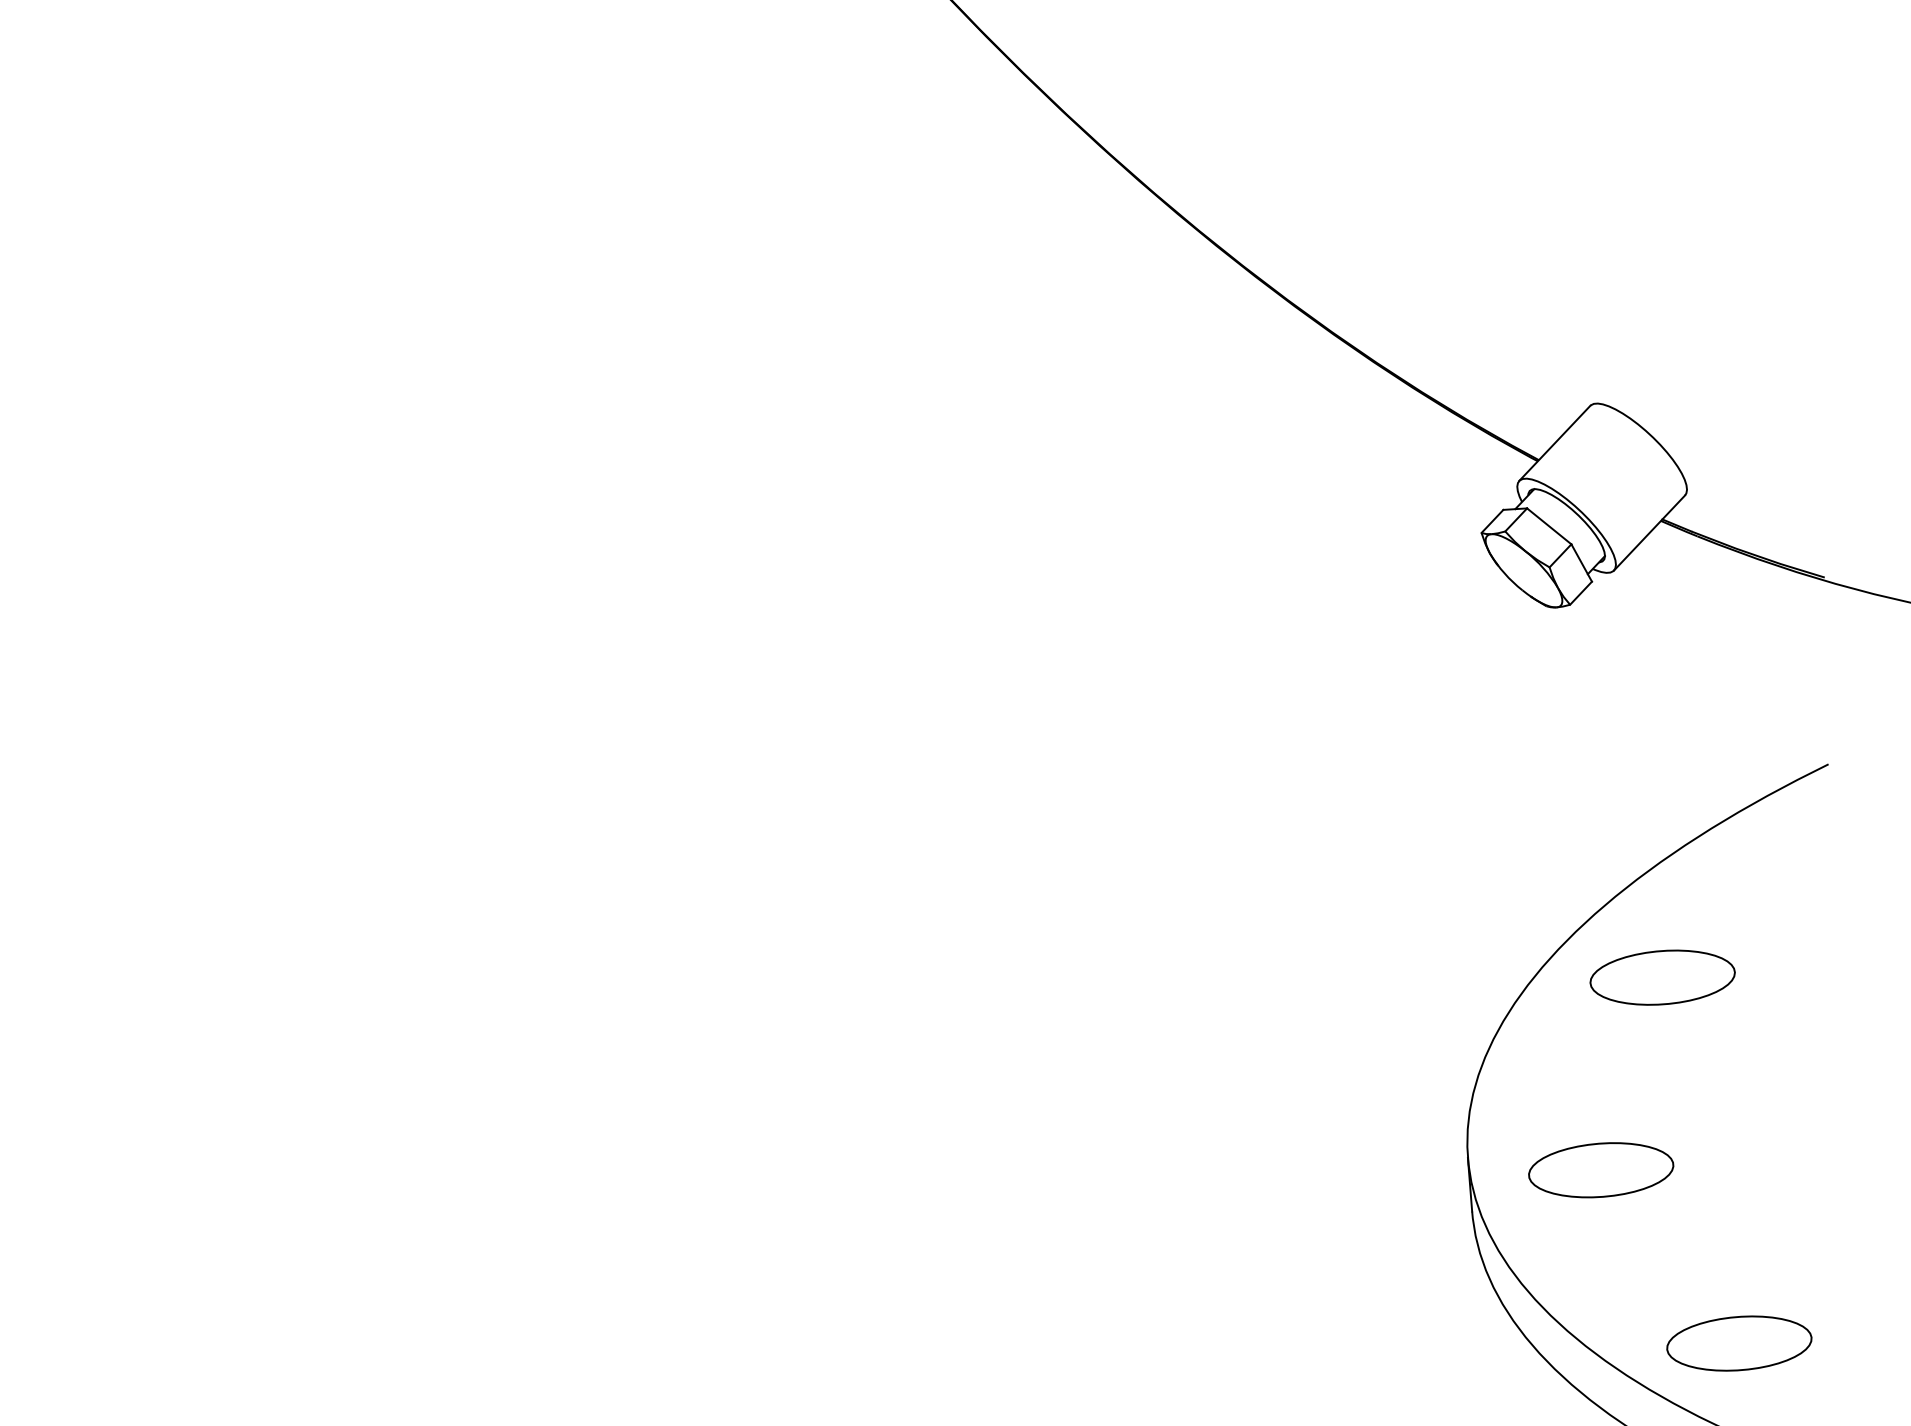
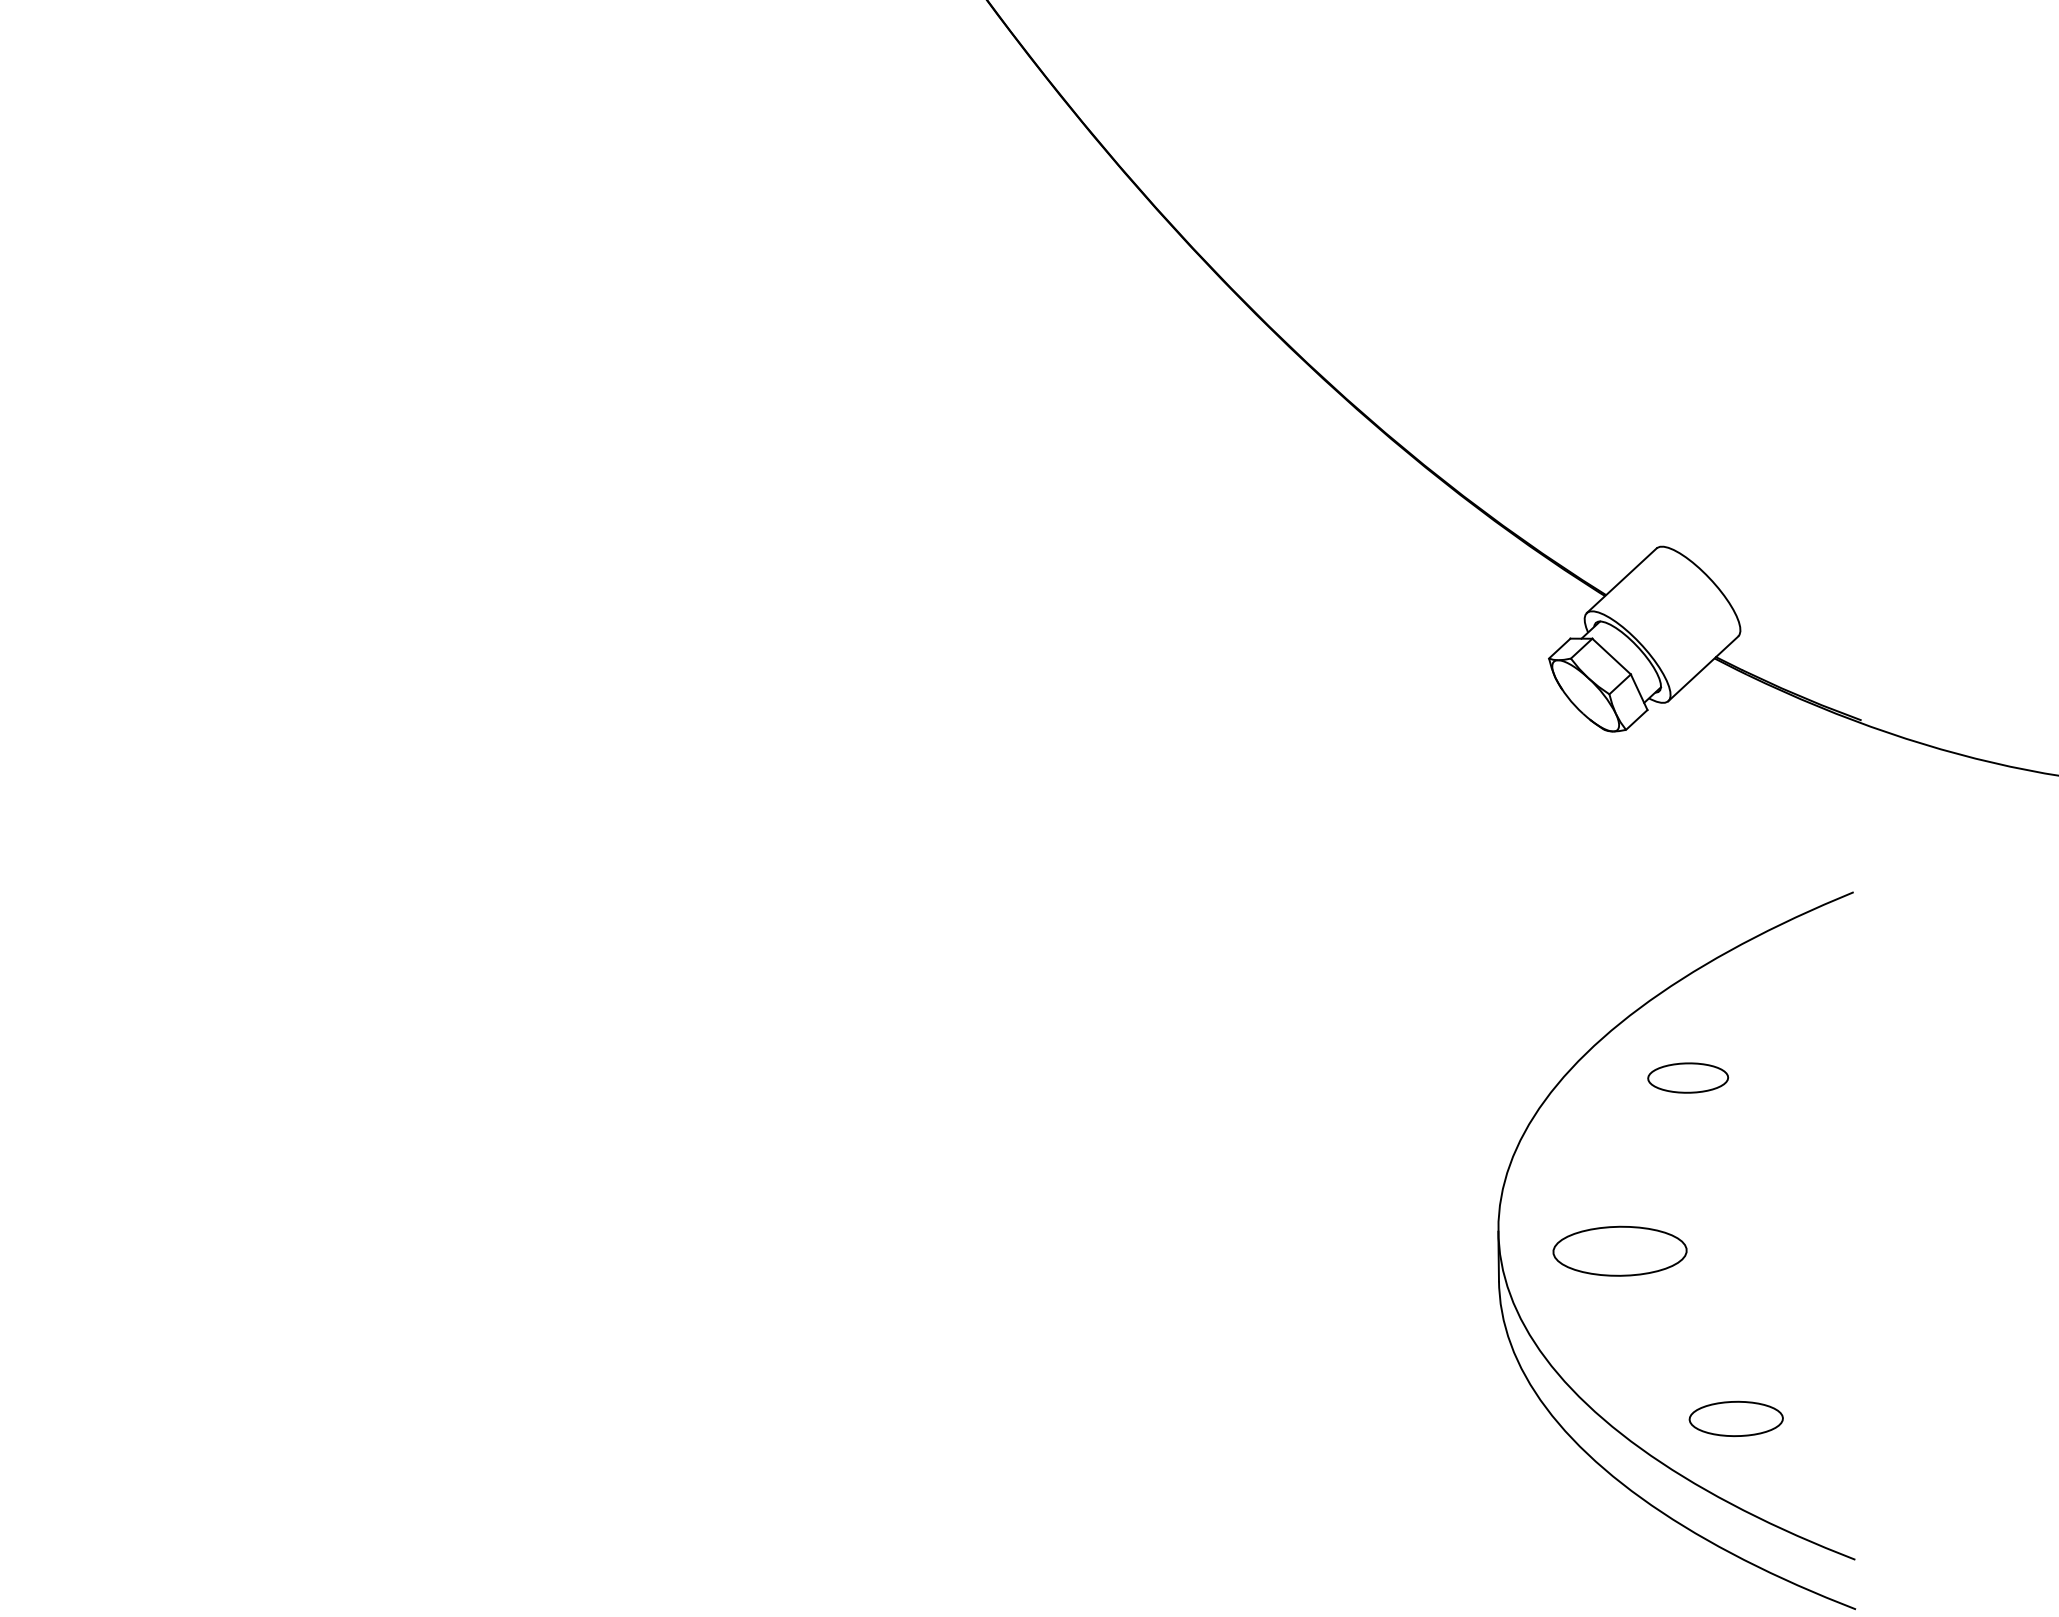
part: (1661, 977) -> (1687, 1077), size x0.6
part: (1738, 1343) -> (1735, 1418), size x0.7

